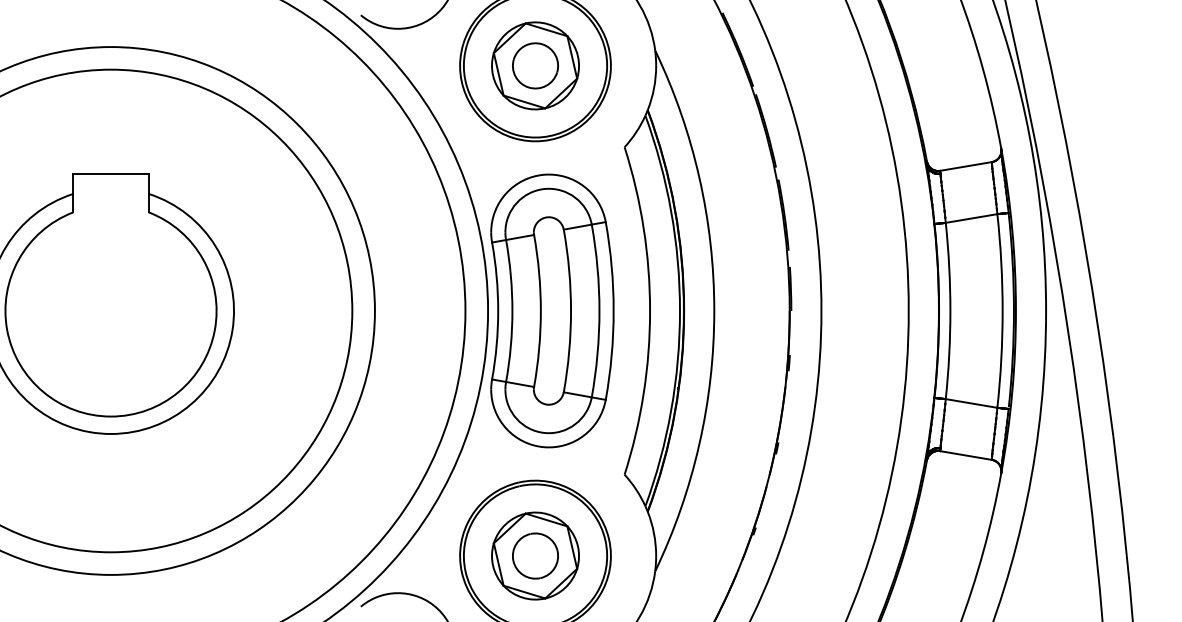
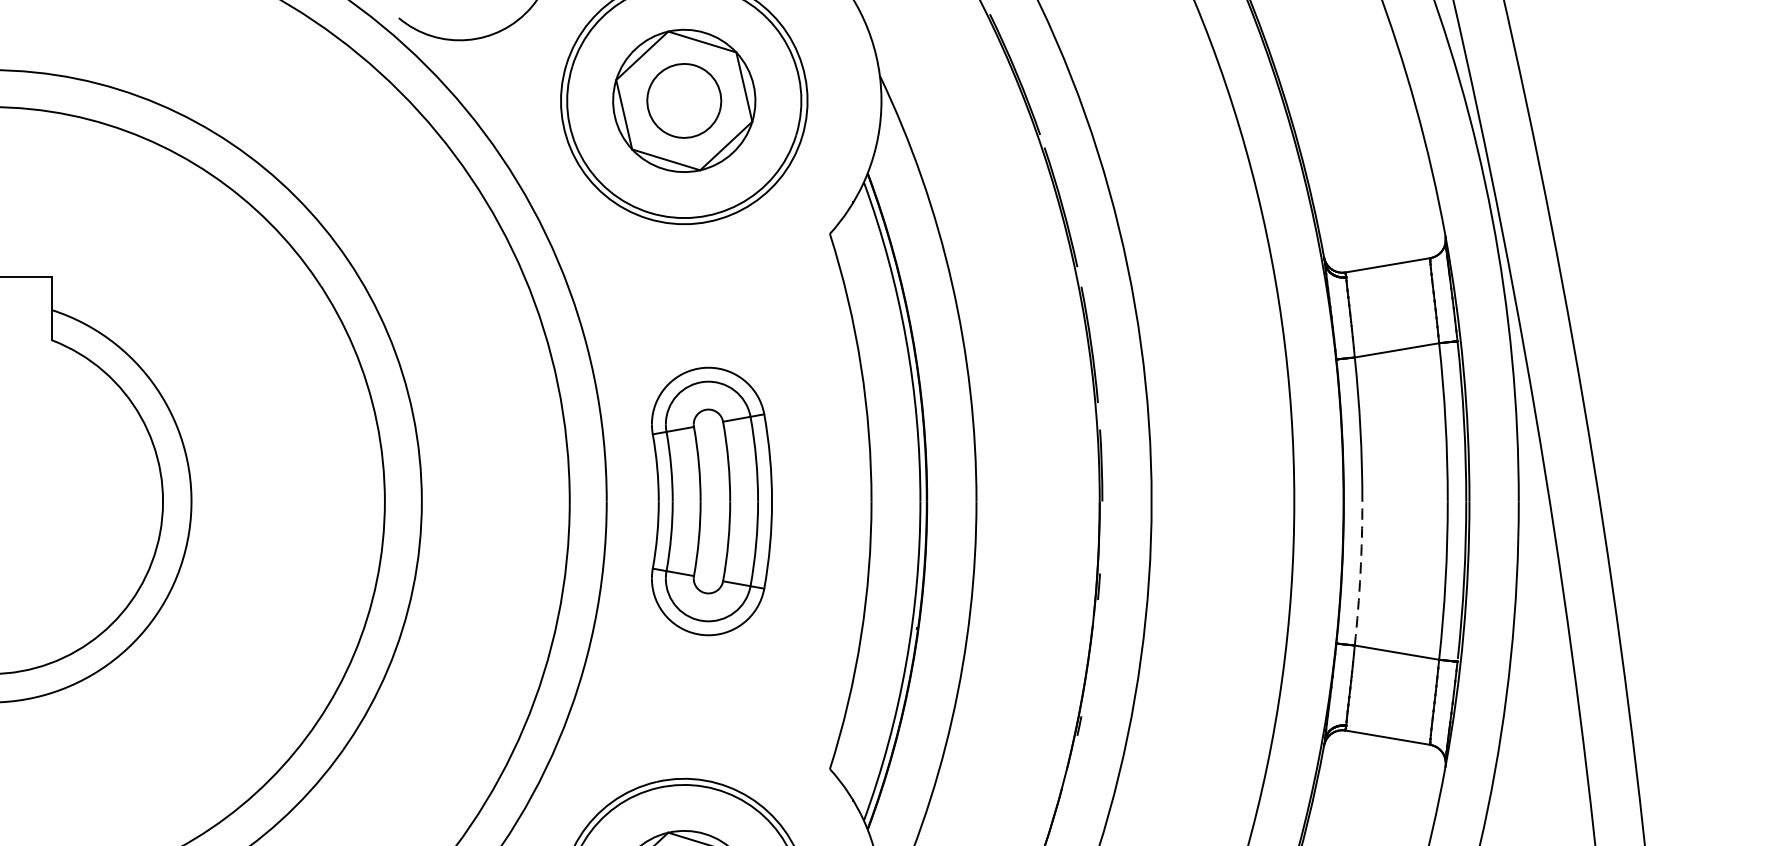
part: (552, 310) -> (712, 500), size x0.6
arc: (949, 355) -> (1360, 574), solid -> dashed

